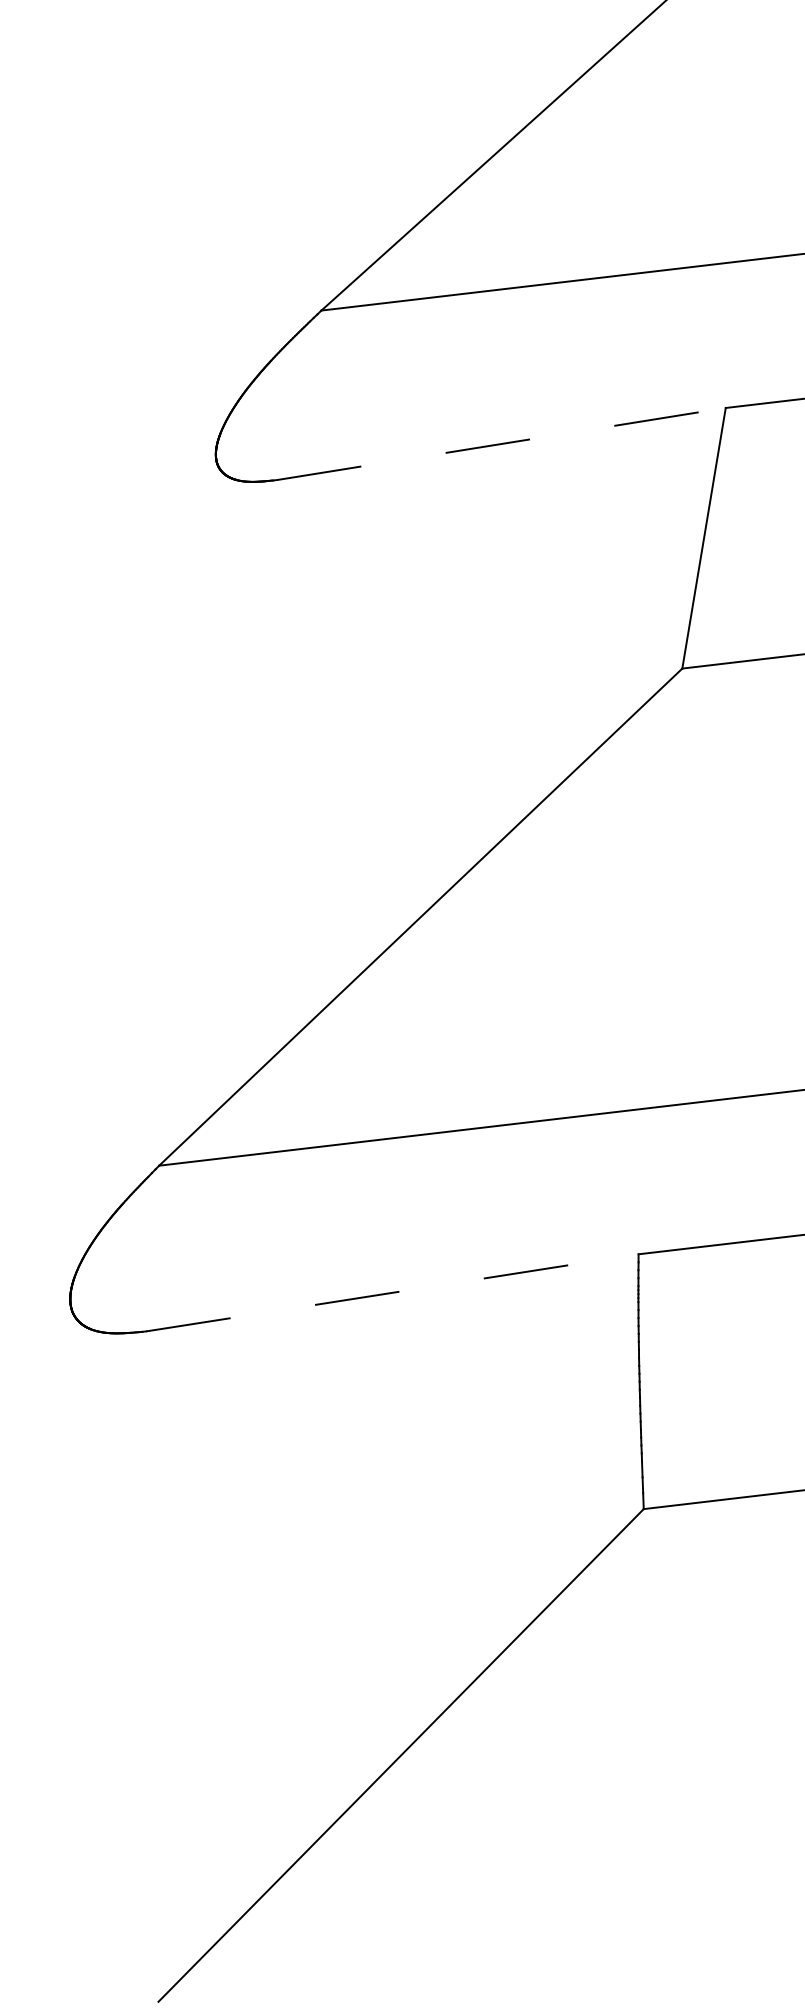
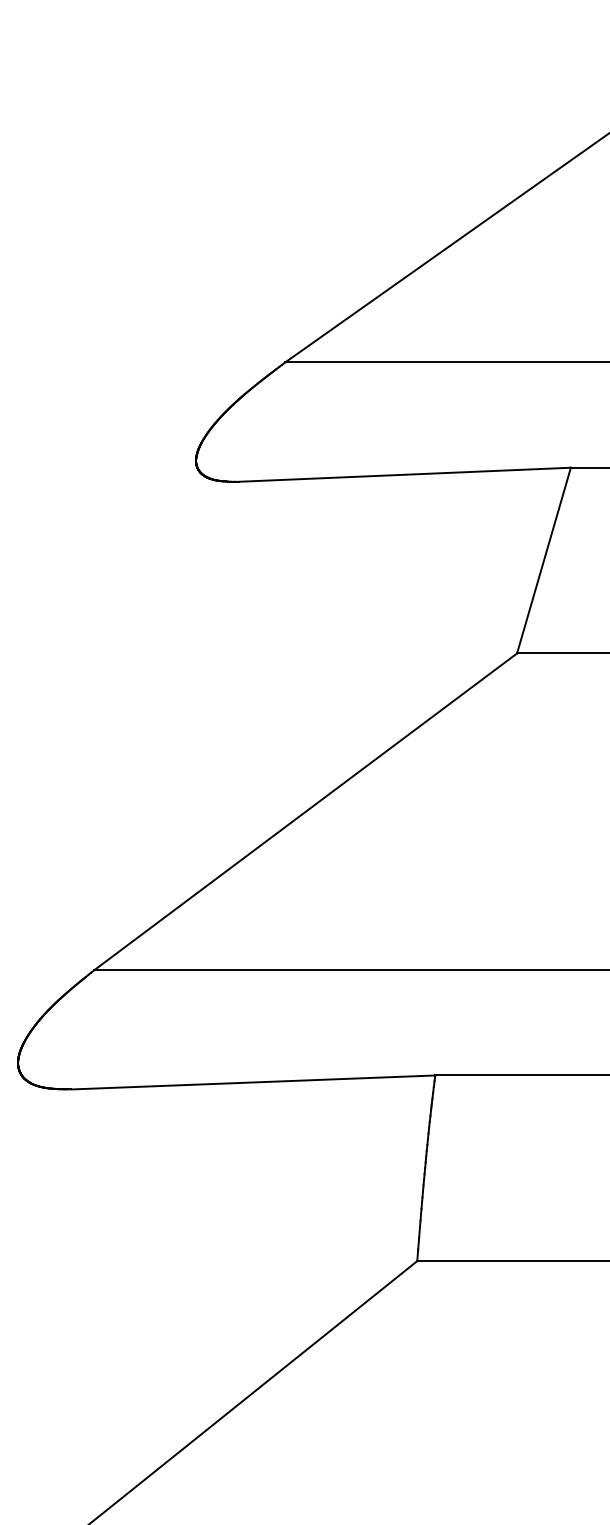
line: (502, 443) -> (405, 474), dashed -> solid
line: (393, 1292) -> (253, 1082), dashed -> solid

